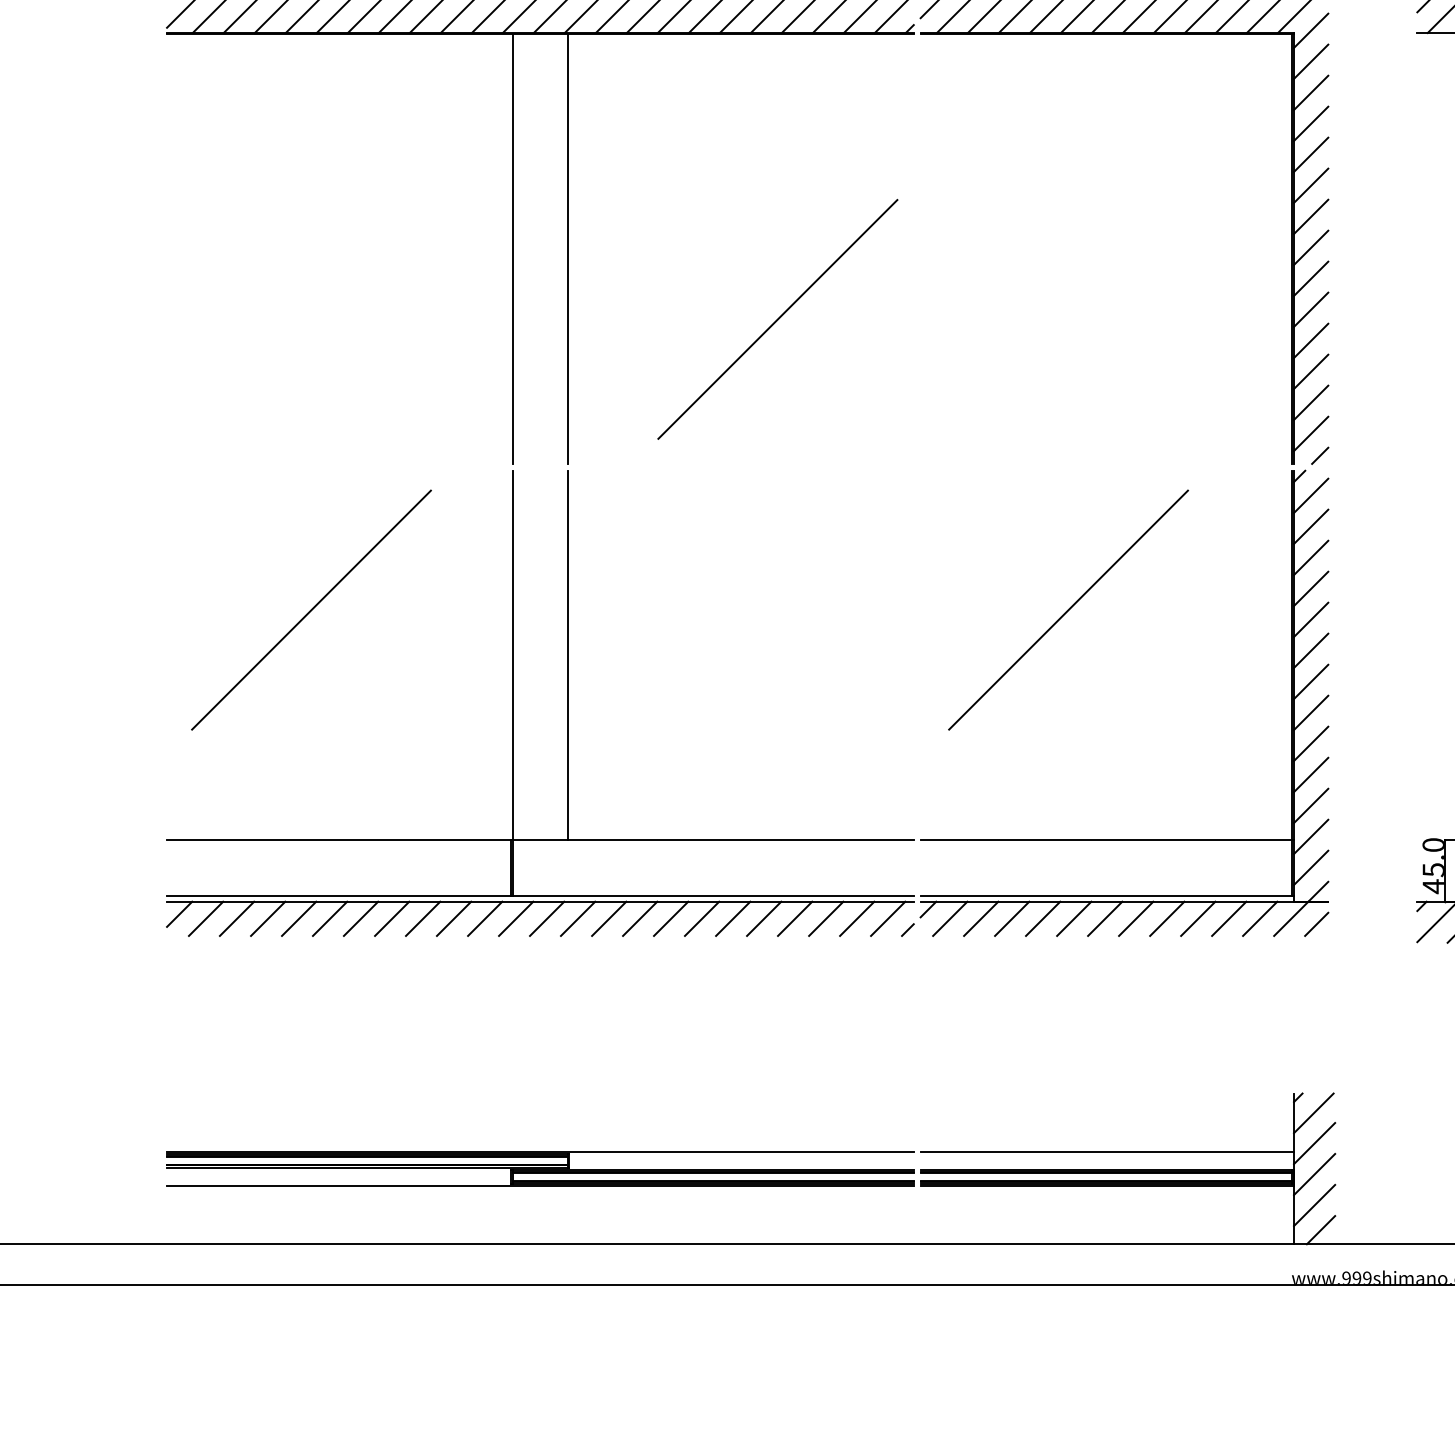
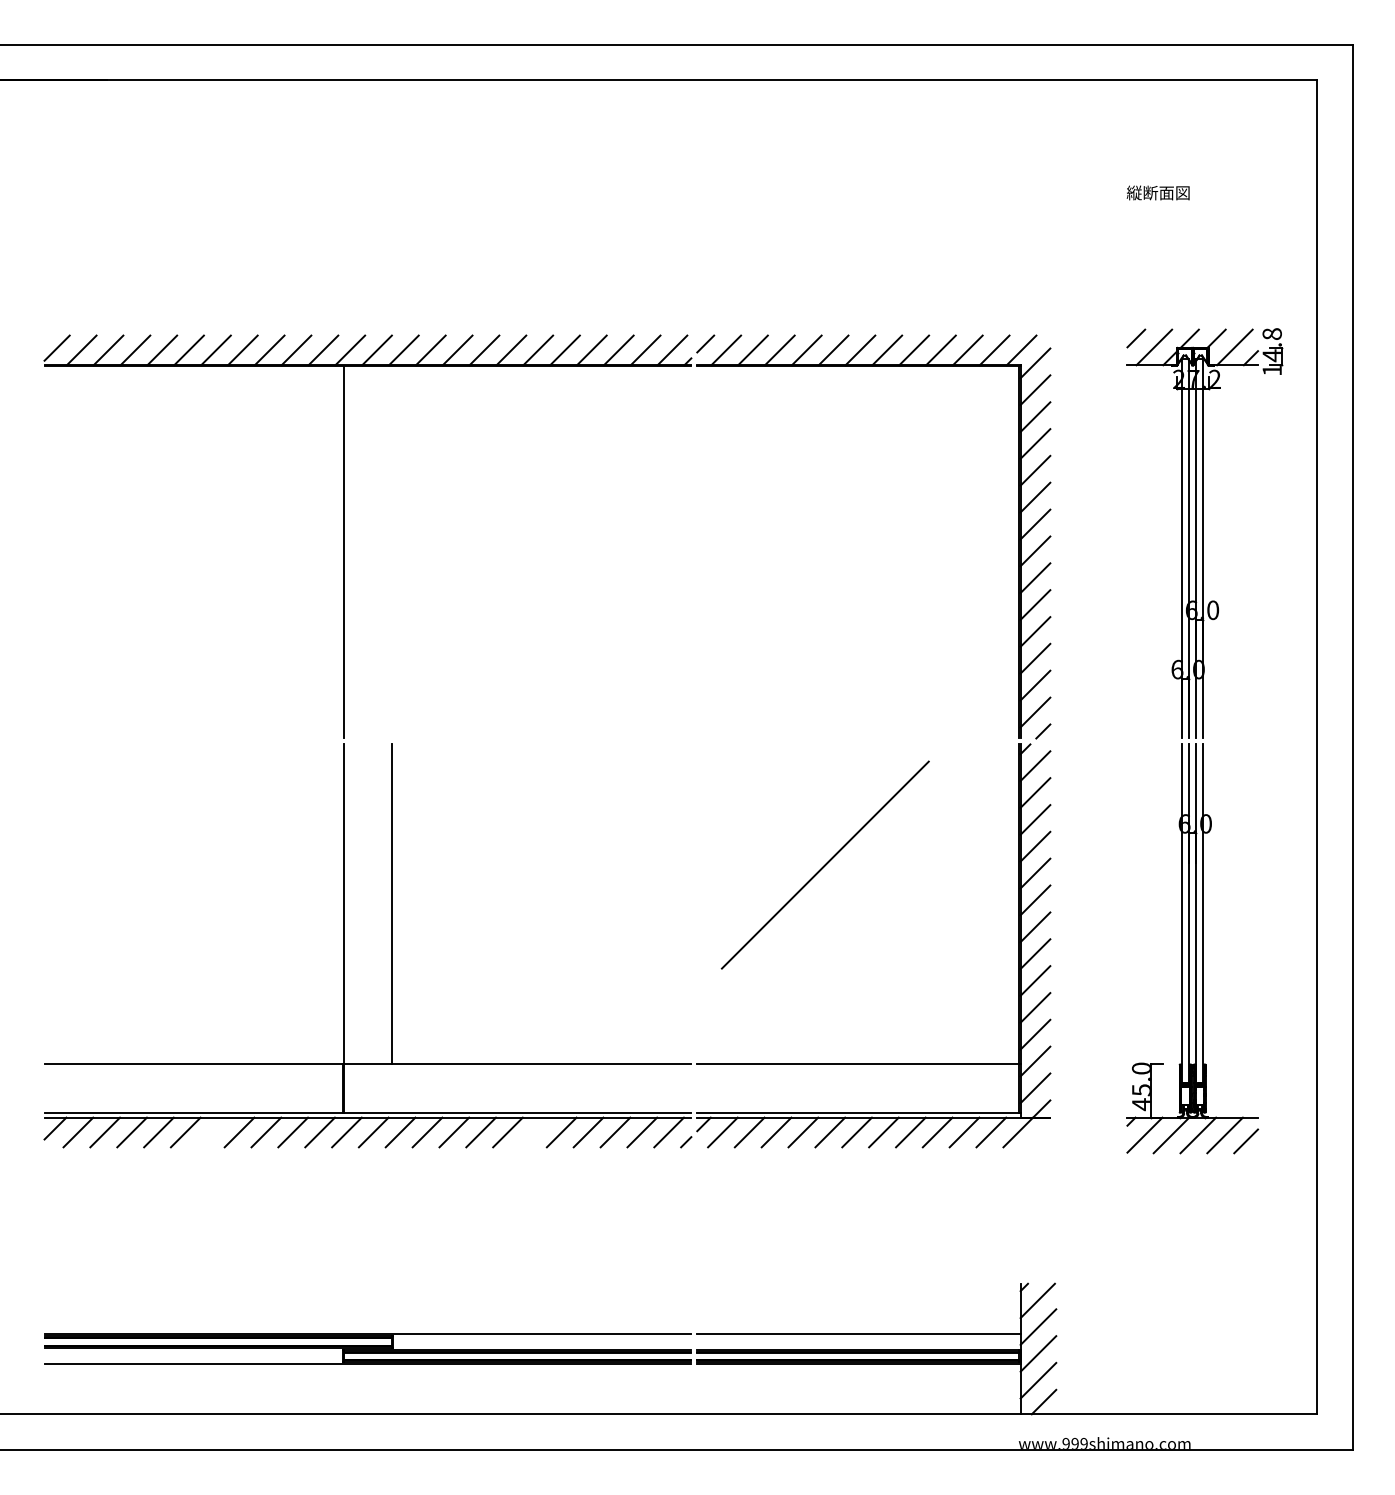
line: (567, 248) -> (391, 551), removed
line: (777, 318) -> (573, 612), removed
line: (311, 609) -> (169, 864), removed
line: (360, 918) -> (212, 1132), removed
line: (732, 918) -> (534, 1132), removed
line: (1316, 924) -> (1040, 1137), removed

